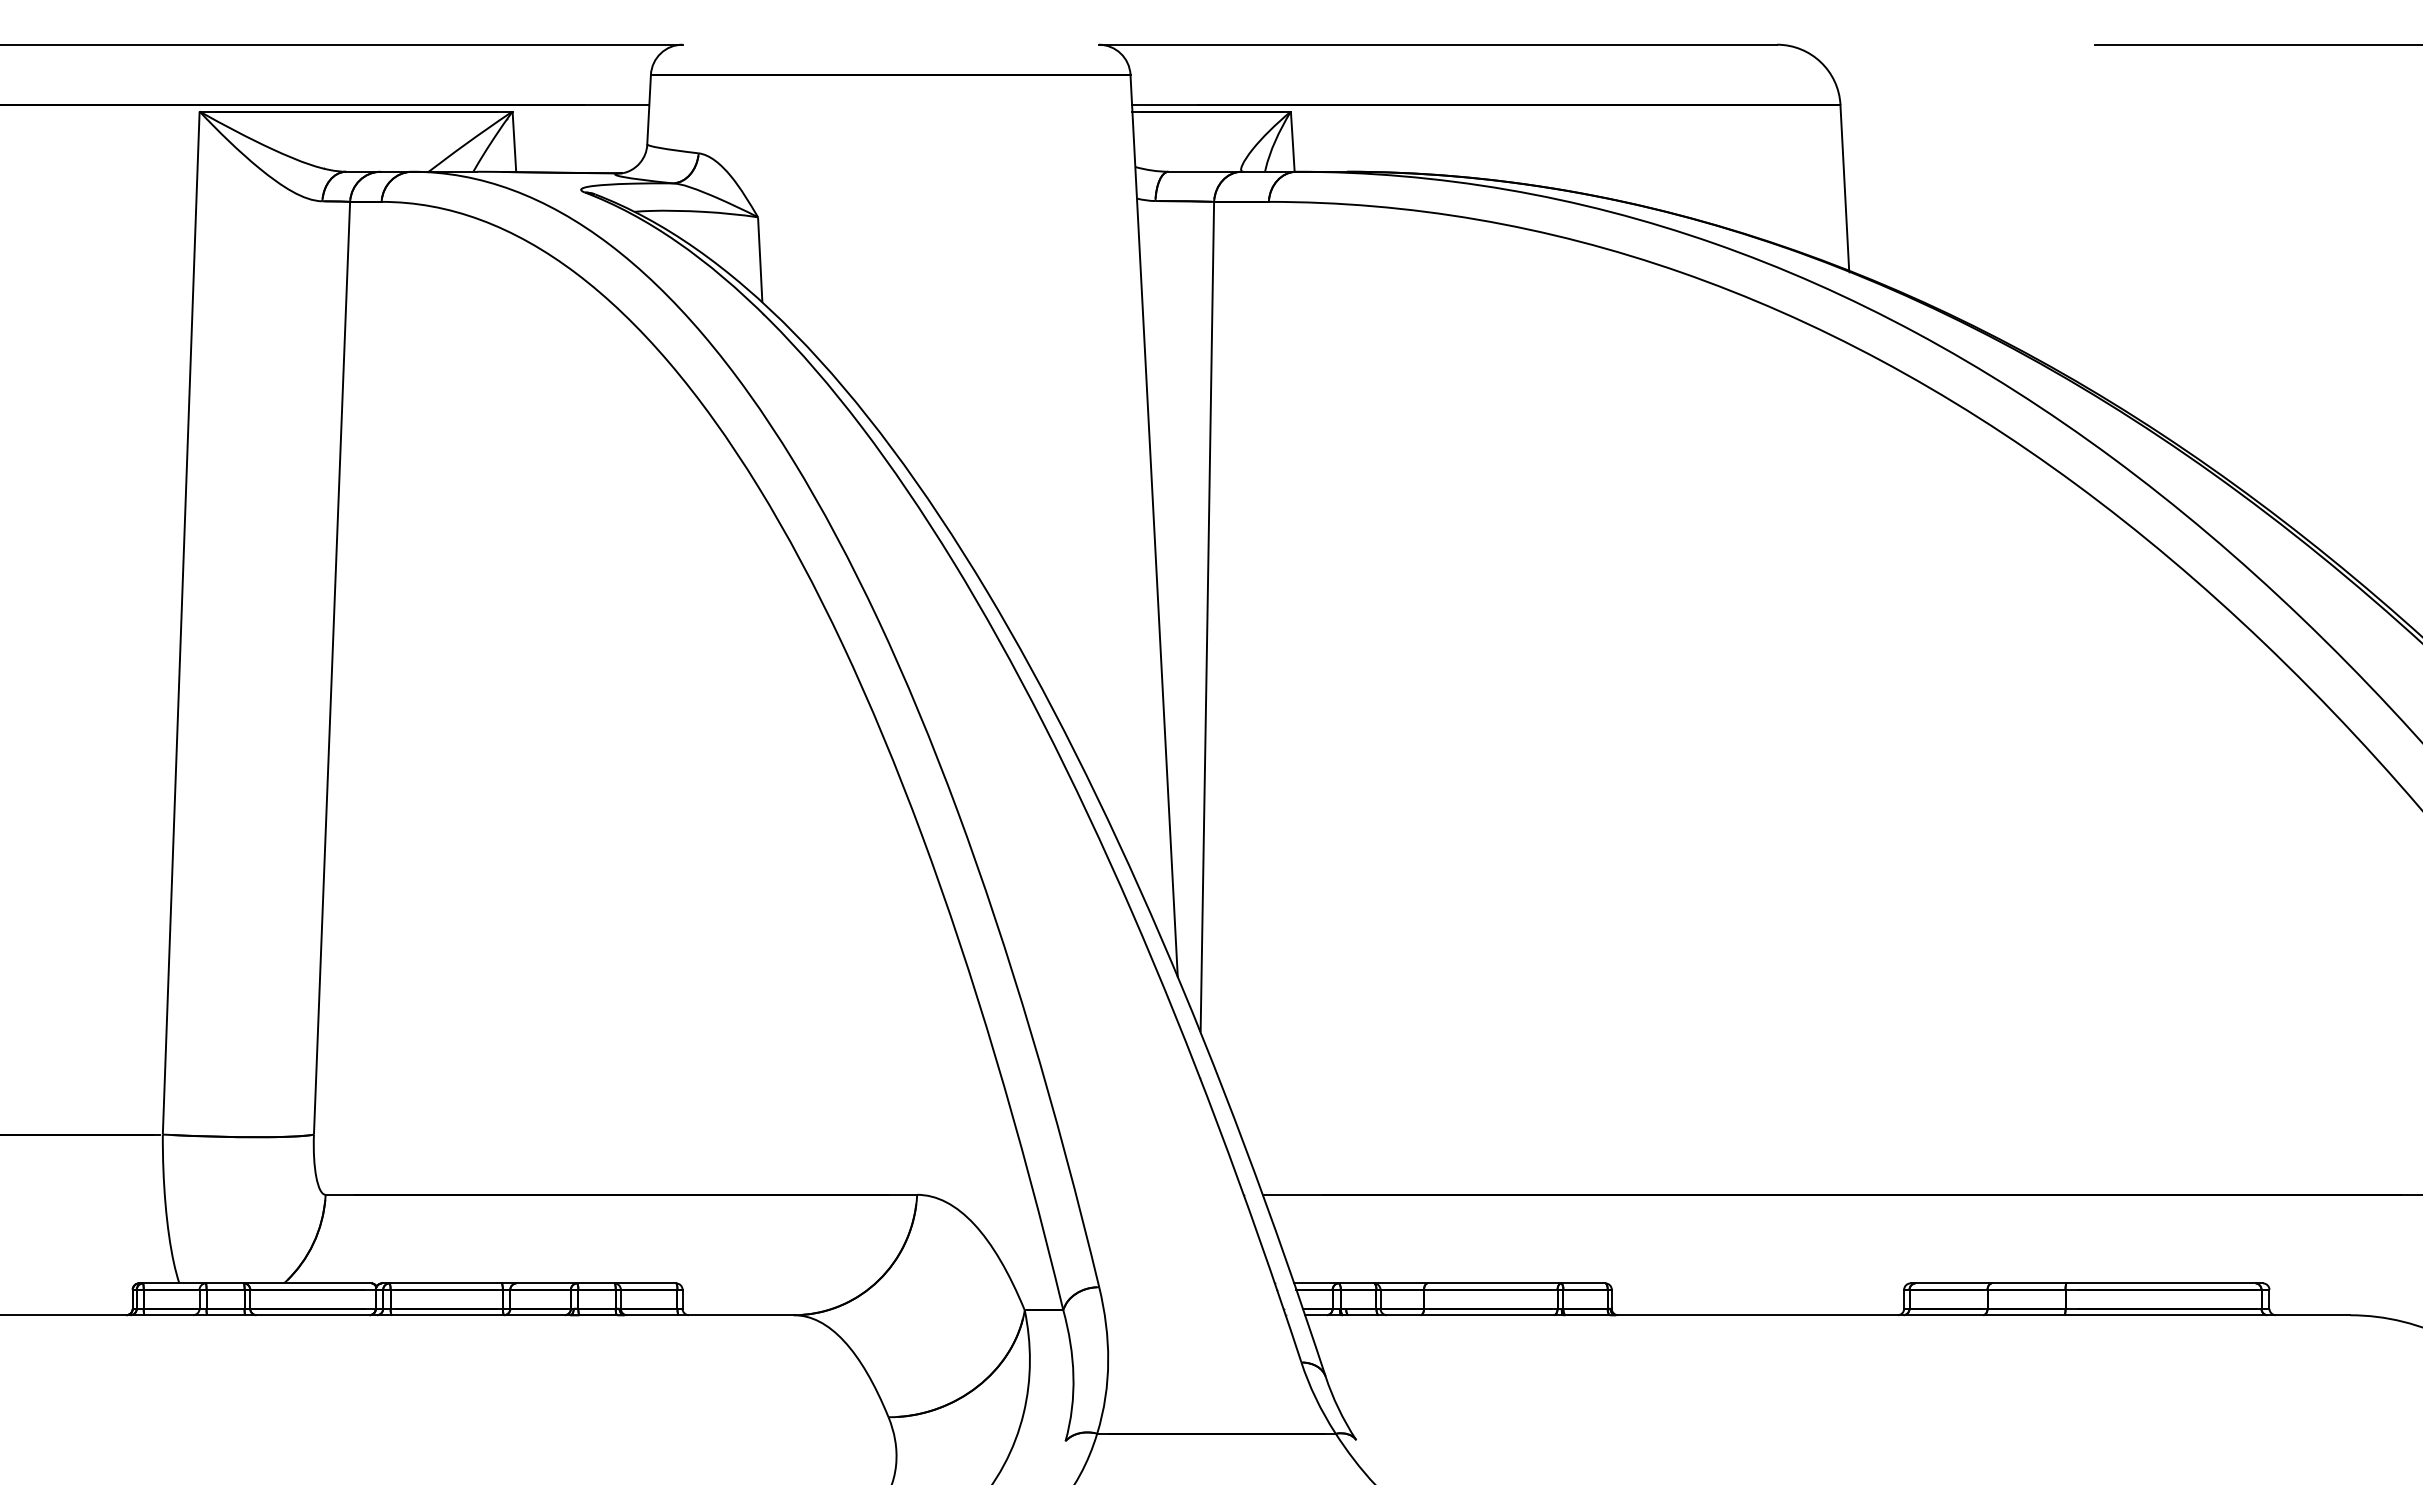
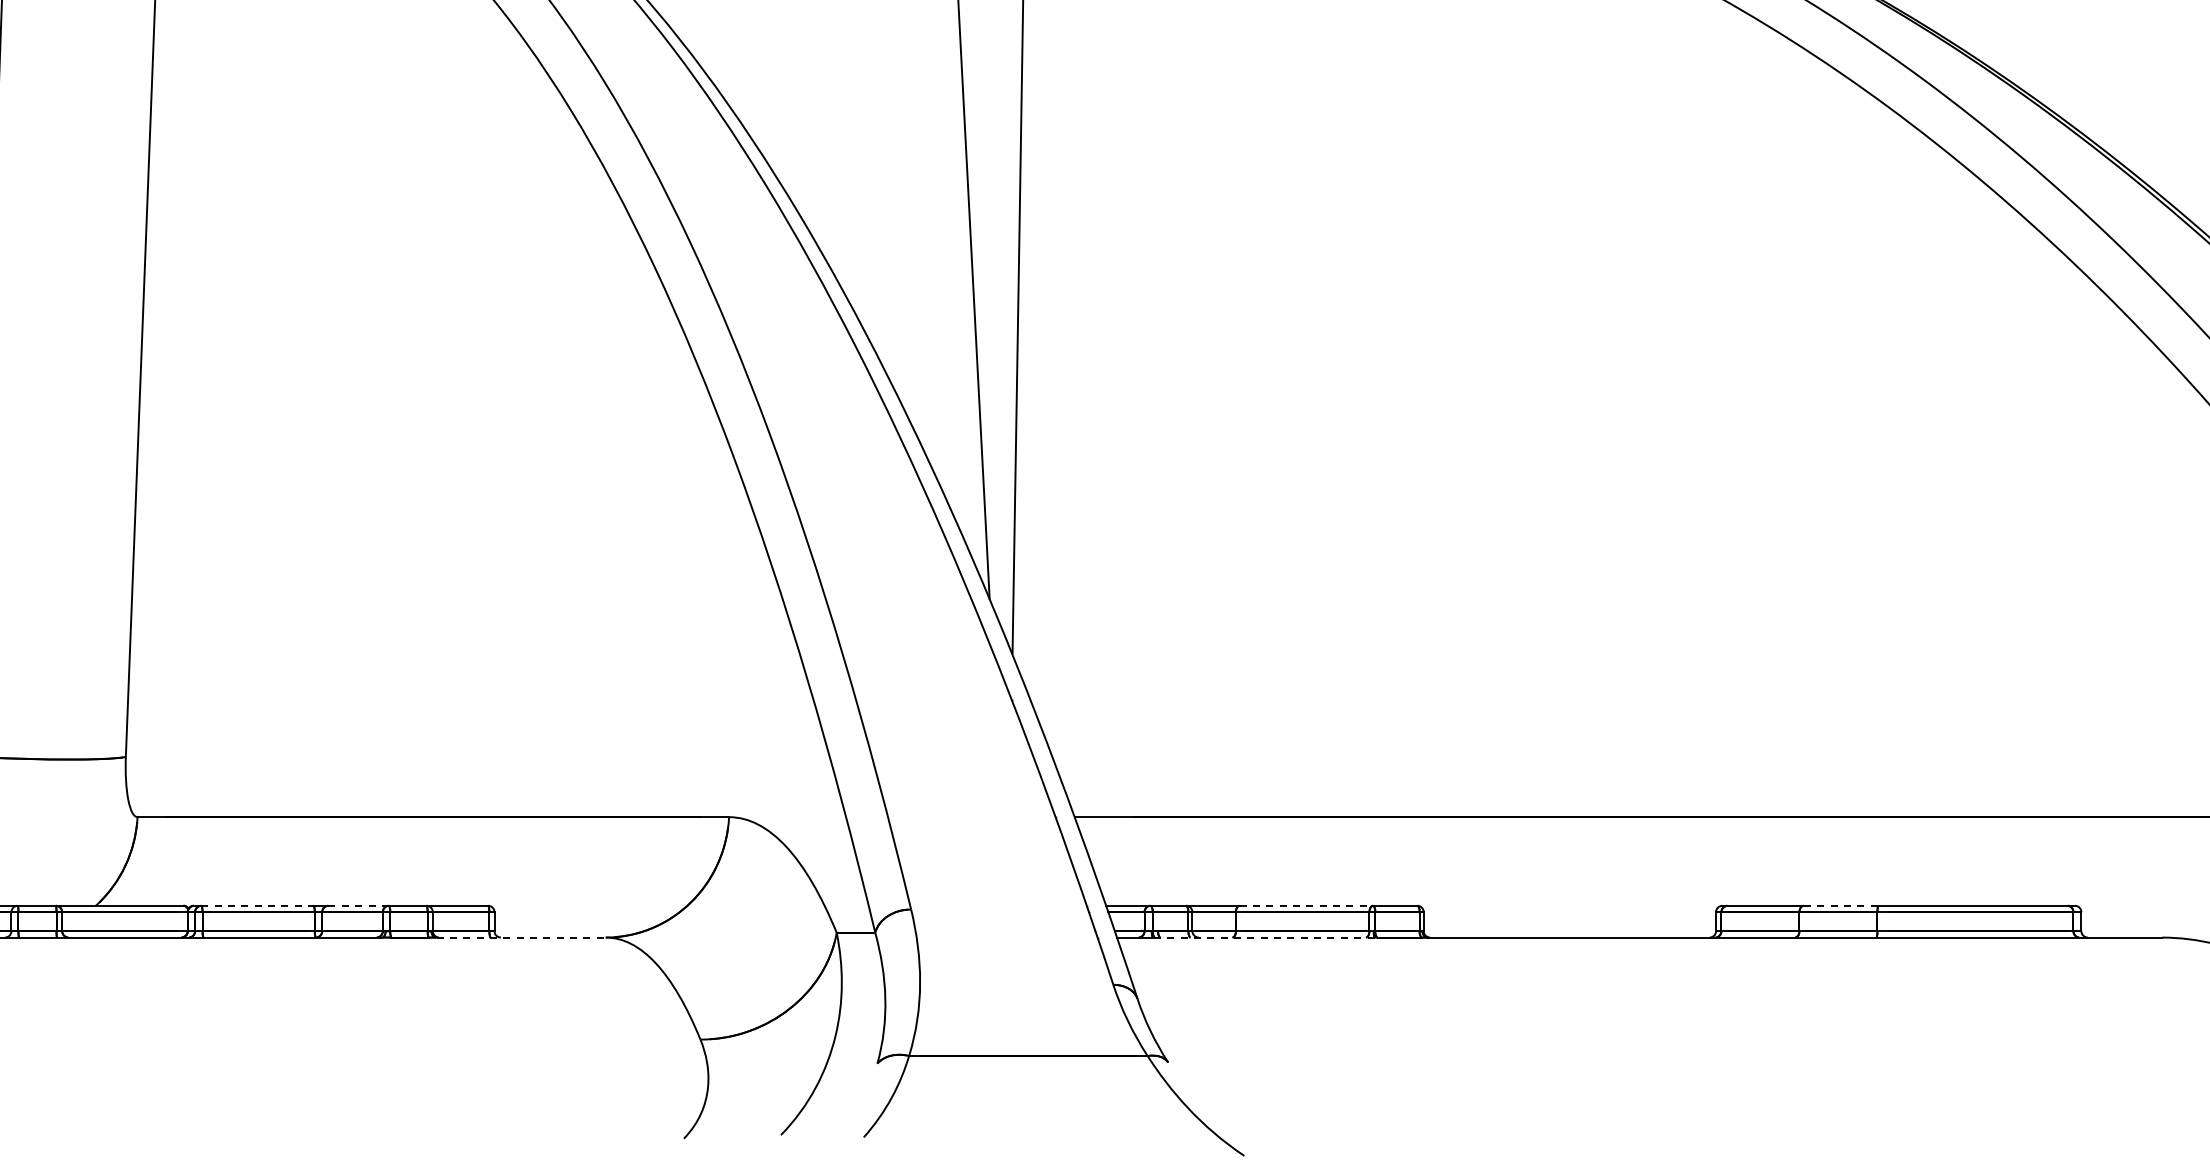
line: (446, 1283) -> (258, 905), solid -> dashed
line: (547, 1283) -> (359, 905), solid -> dashed
line: (1494, 1283) -> (1306, 905), solid -> dashed
line: (2029, 1283) -> (1841, 905), solid -> dashed
line: (709, 1315) -> (521, 937), solid -> dashed
line: (1455, 1315) -> (1267, 937), solid -> dashed

